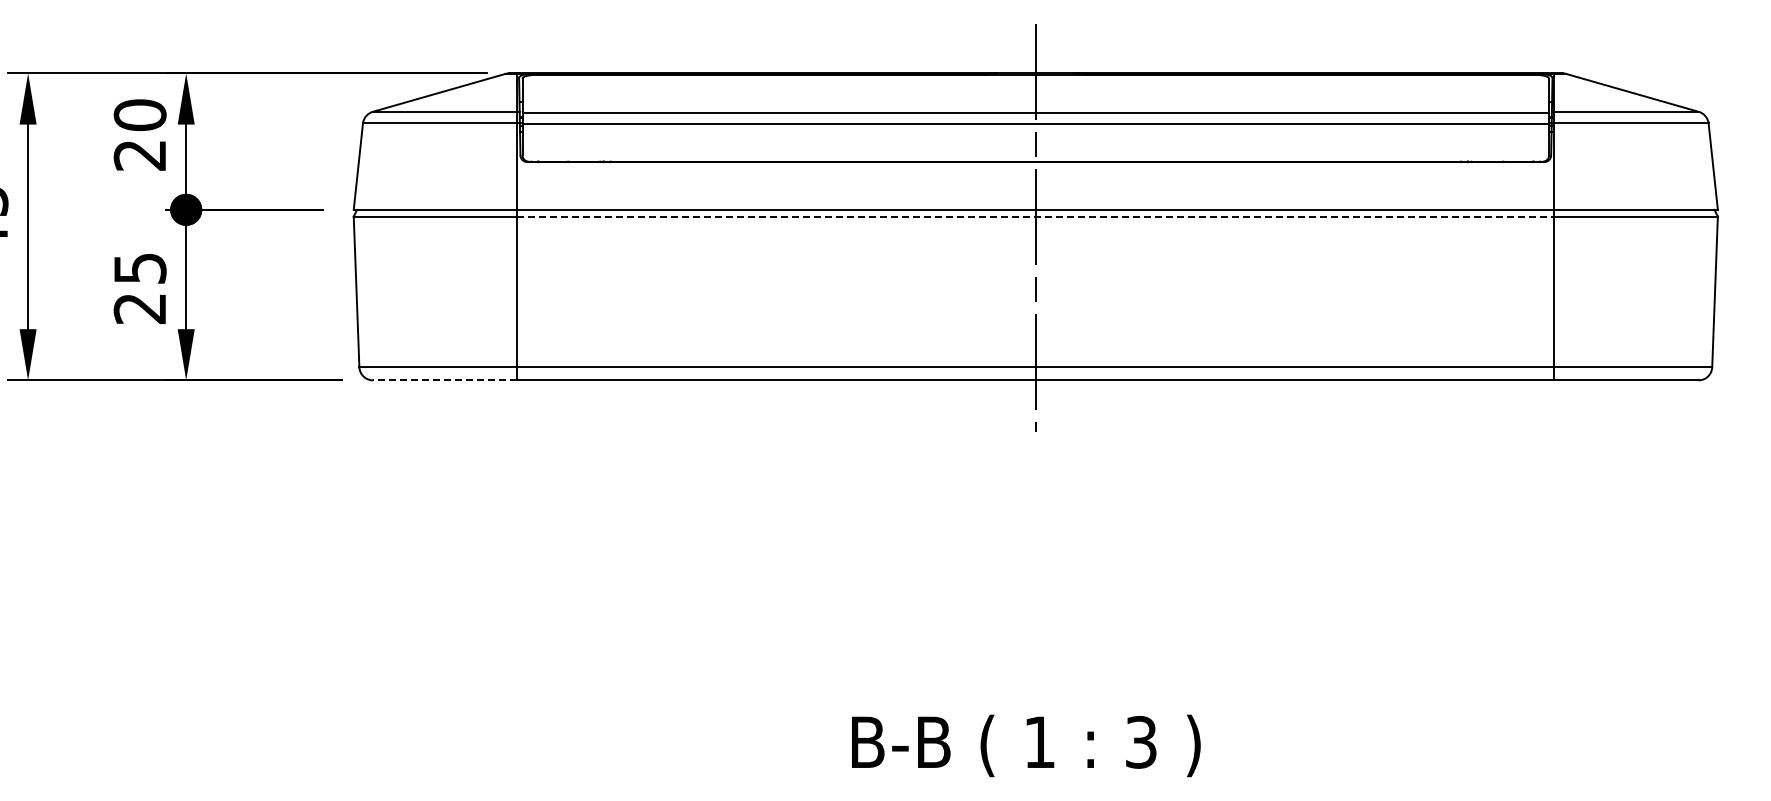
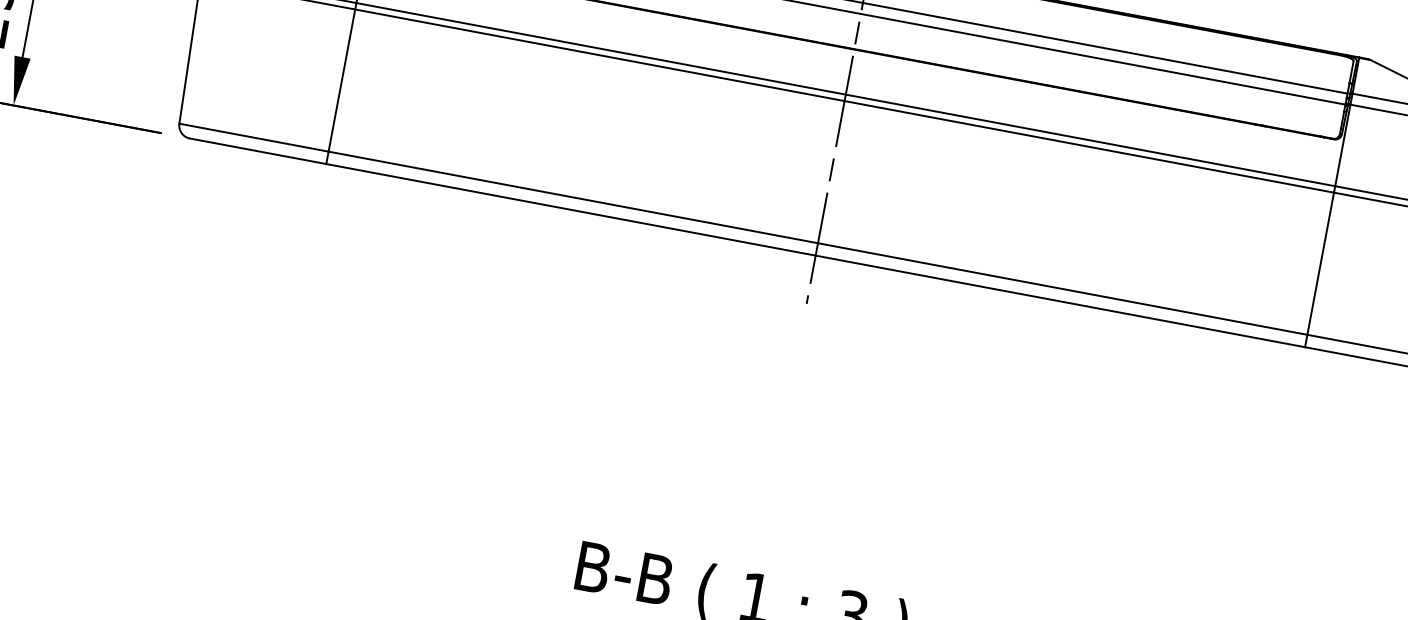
line: (1036, 216) -> (845, 101), dashed -> solid
line: (444, 380) -> (257, 151), dashed -> solid

